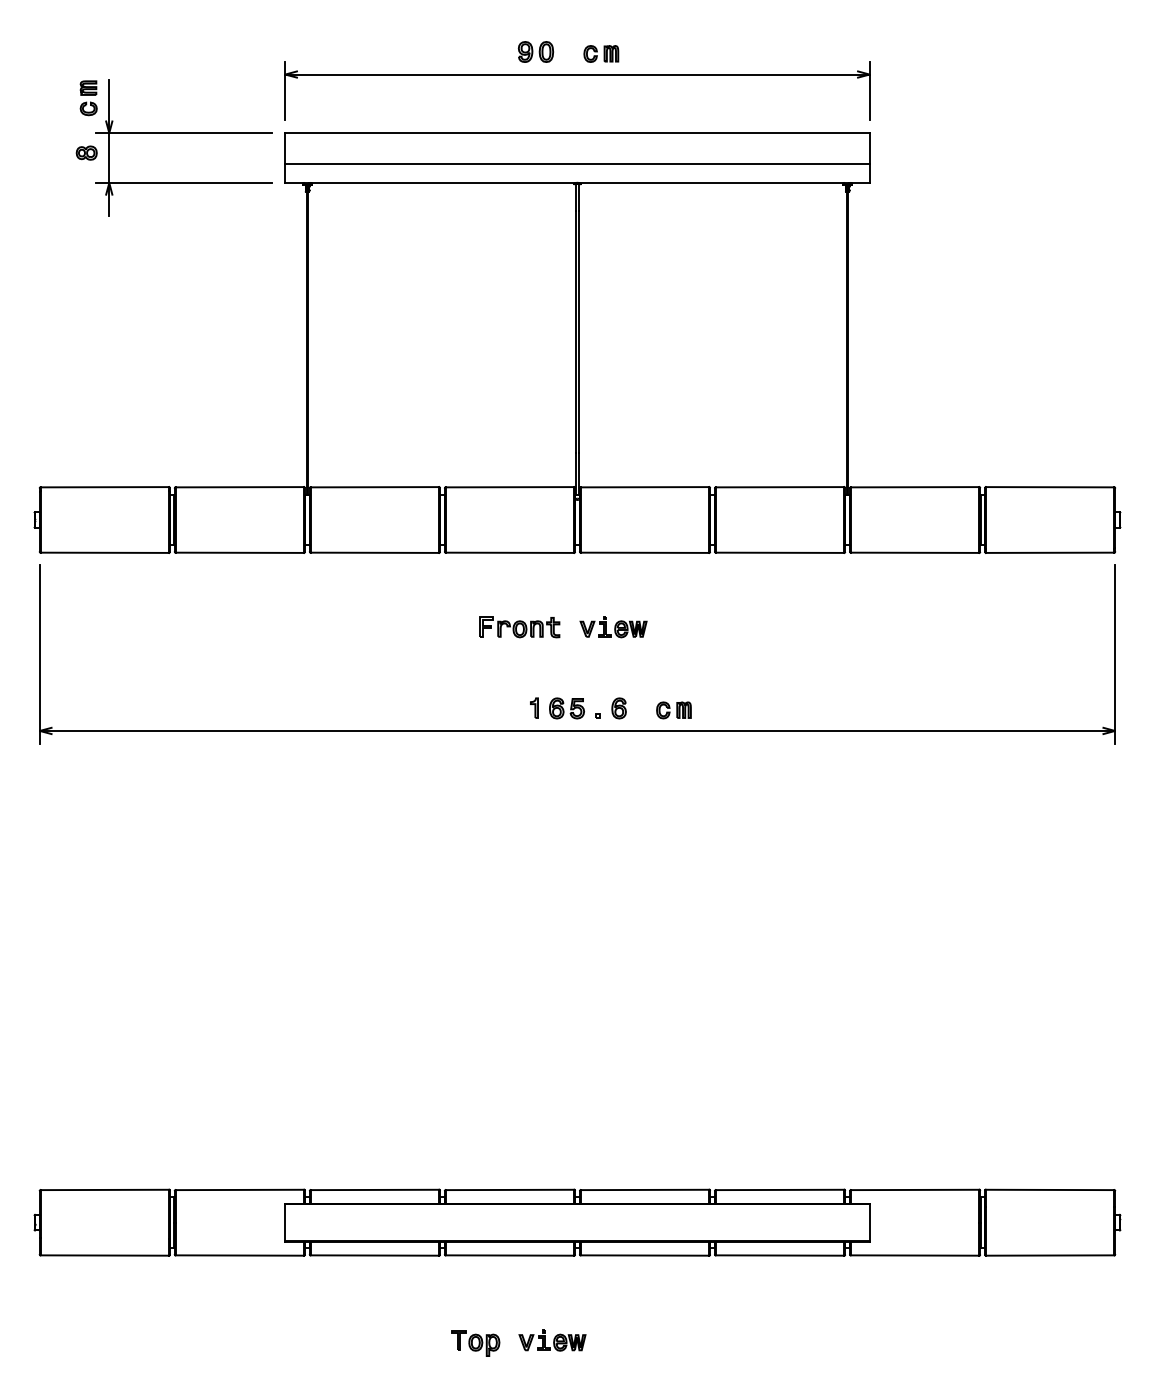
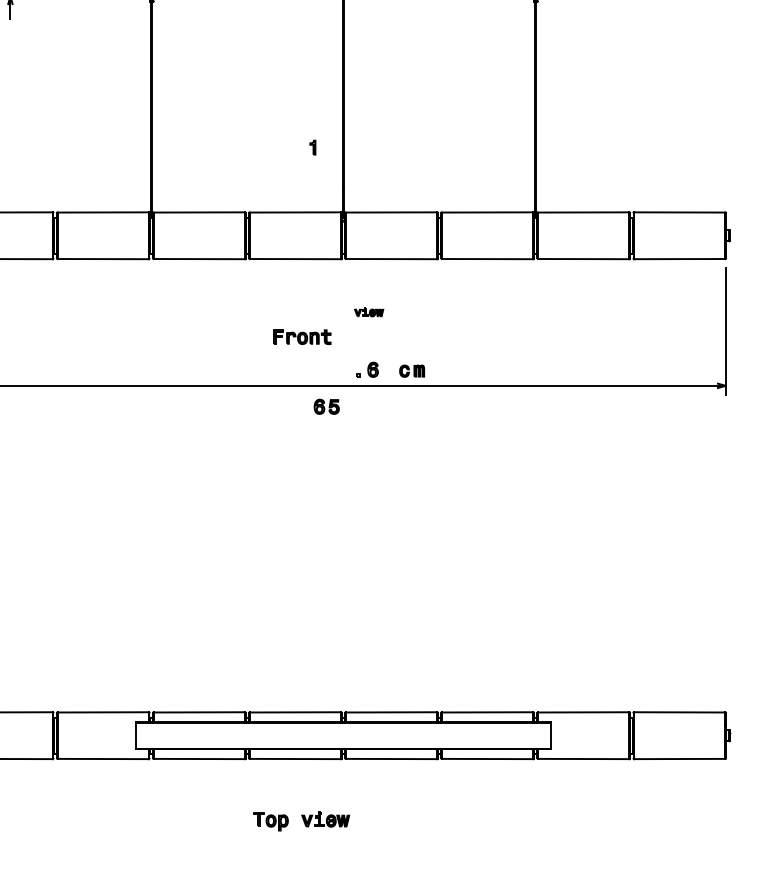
part: (519, 627) -> (302, 337), moved
part: (613, 627) -> (369, 312), size x0.6
part: (534, 707) -> (312, 147), moved
part: (566, 708) -> (326, 406), moved

